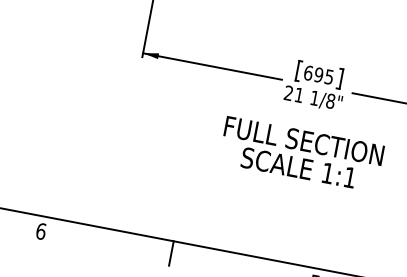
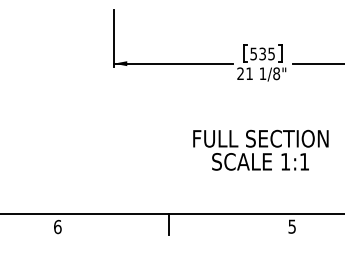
text: (314, 73) -> (258, 53), 695 -> 535
text: (301, 153) -> (260, 149), moved

